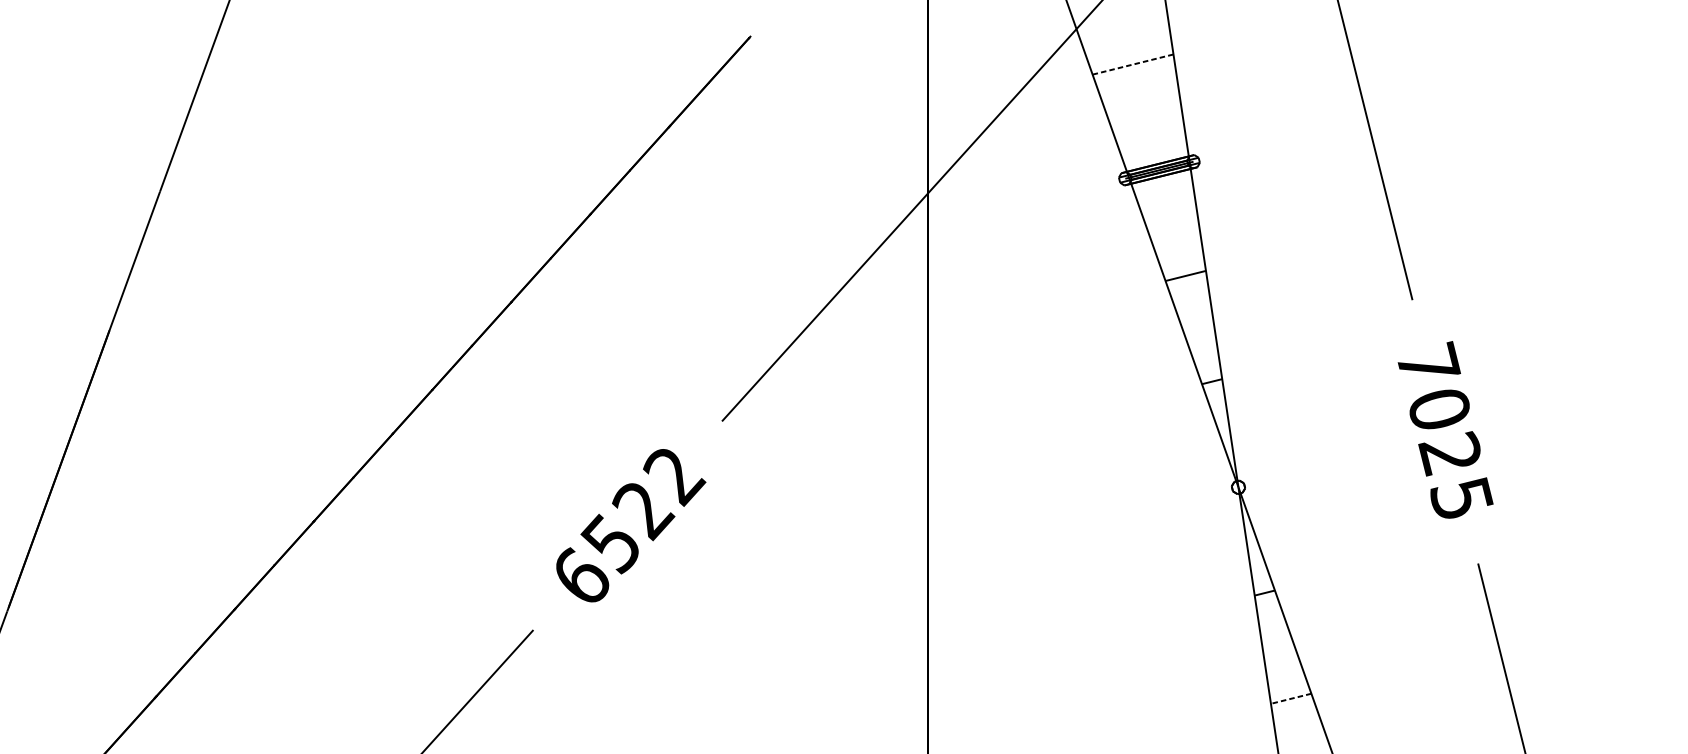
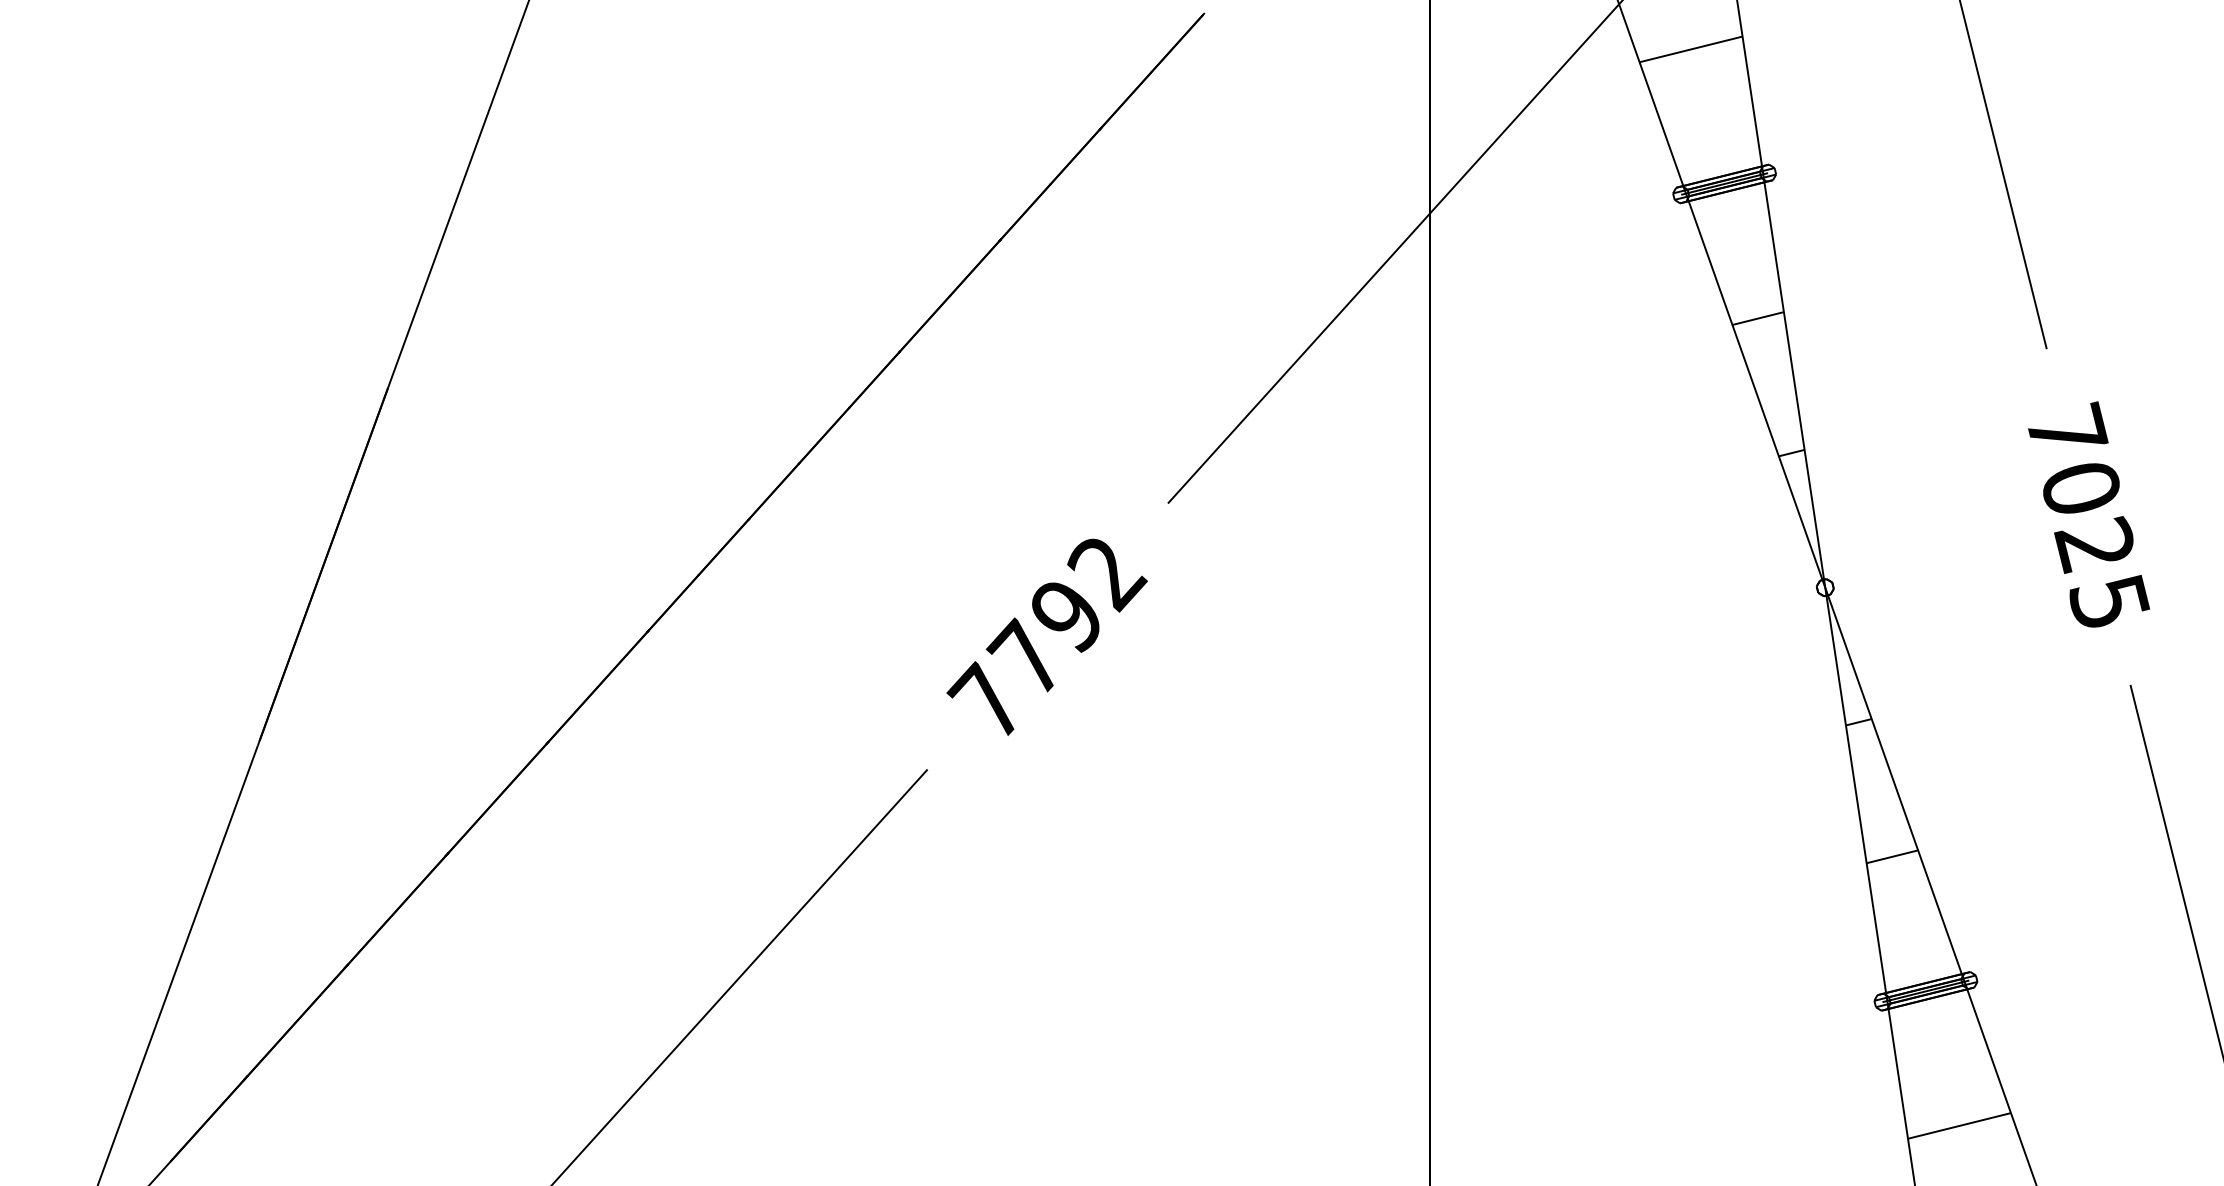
line: (1133, 64) -> (1691, 49), dashed -> solid
text: (611, 542) -> (1027, 658), 6522 -> 7792
line: (1291, 698) -> (1892, 856), dashed -> solid

